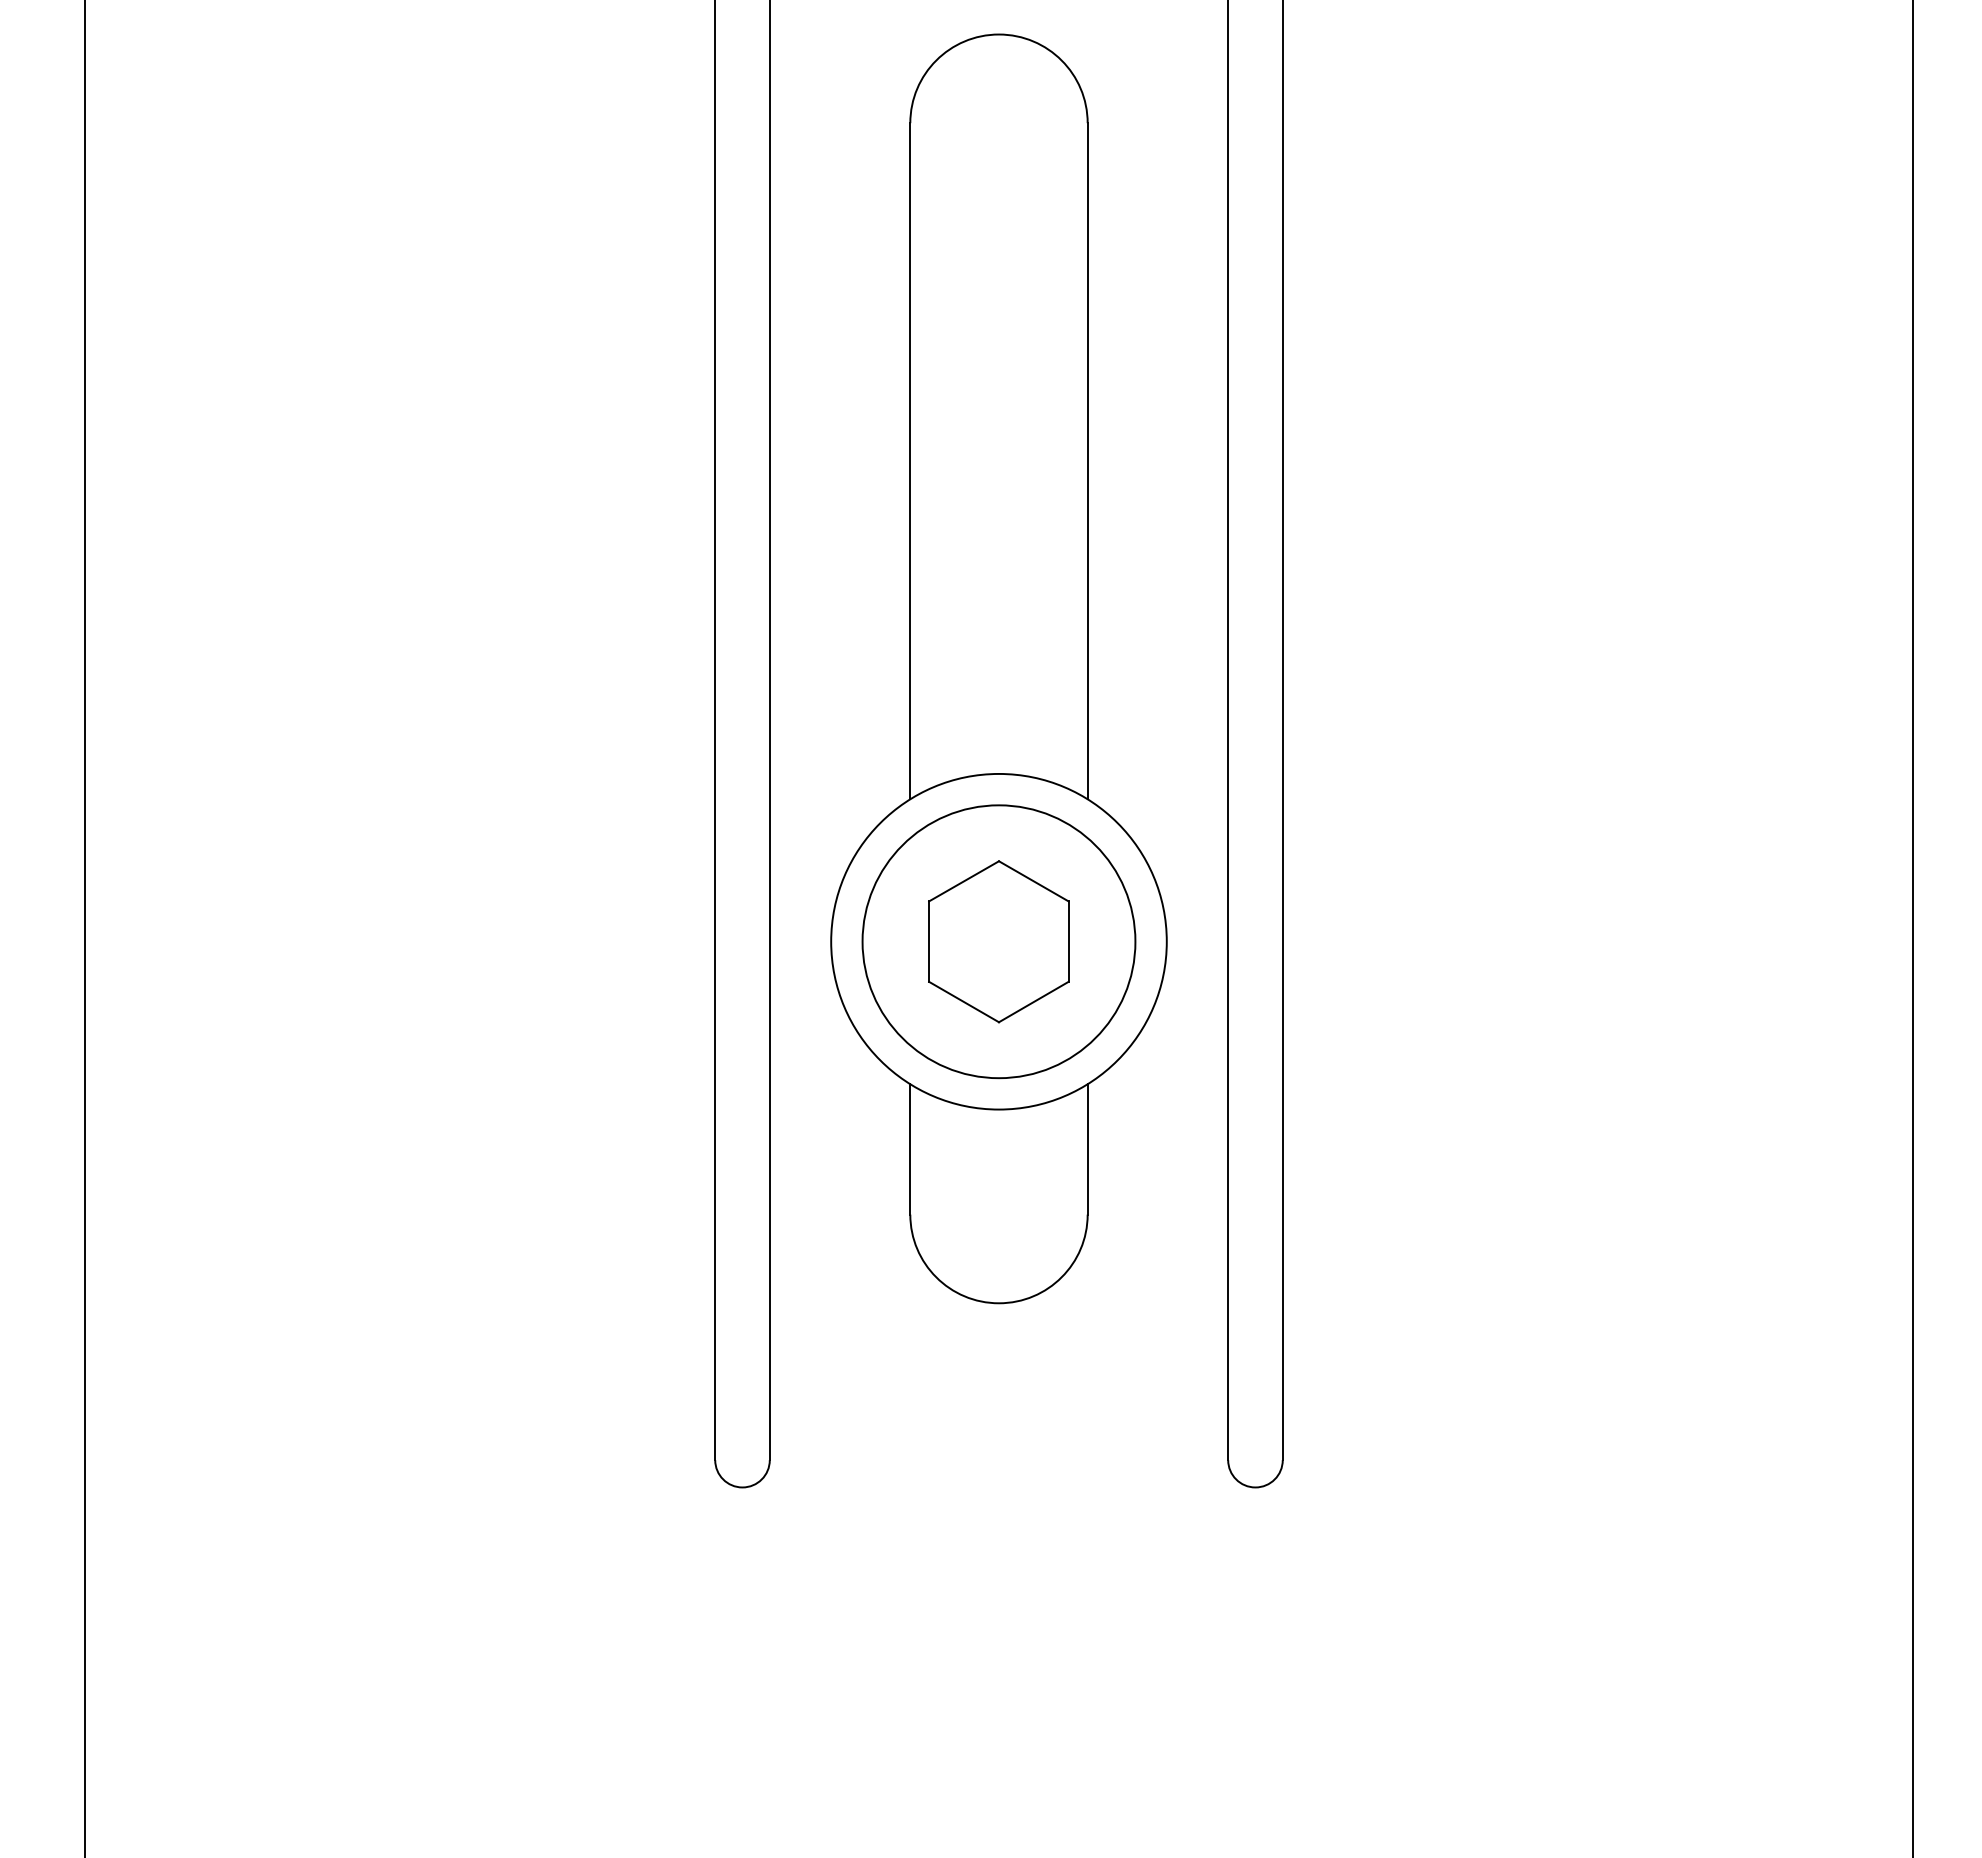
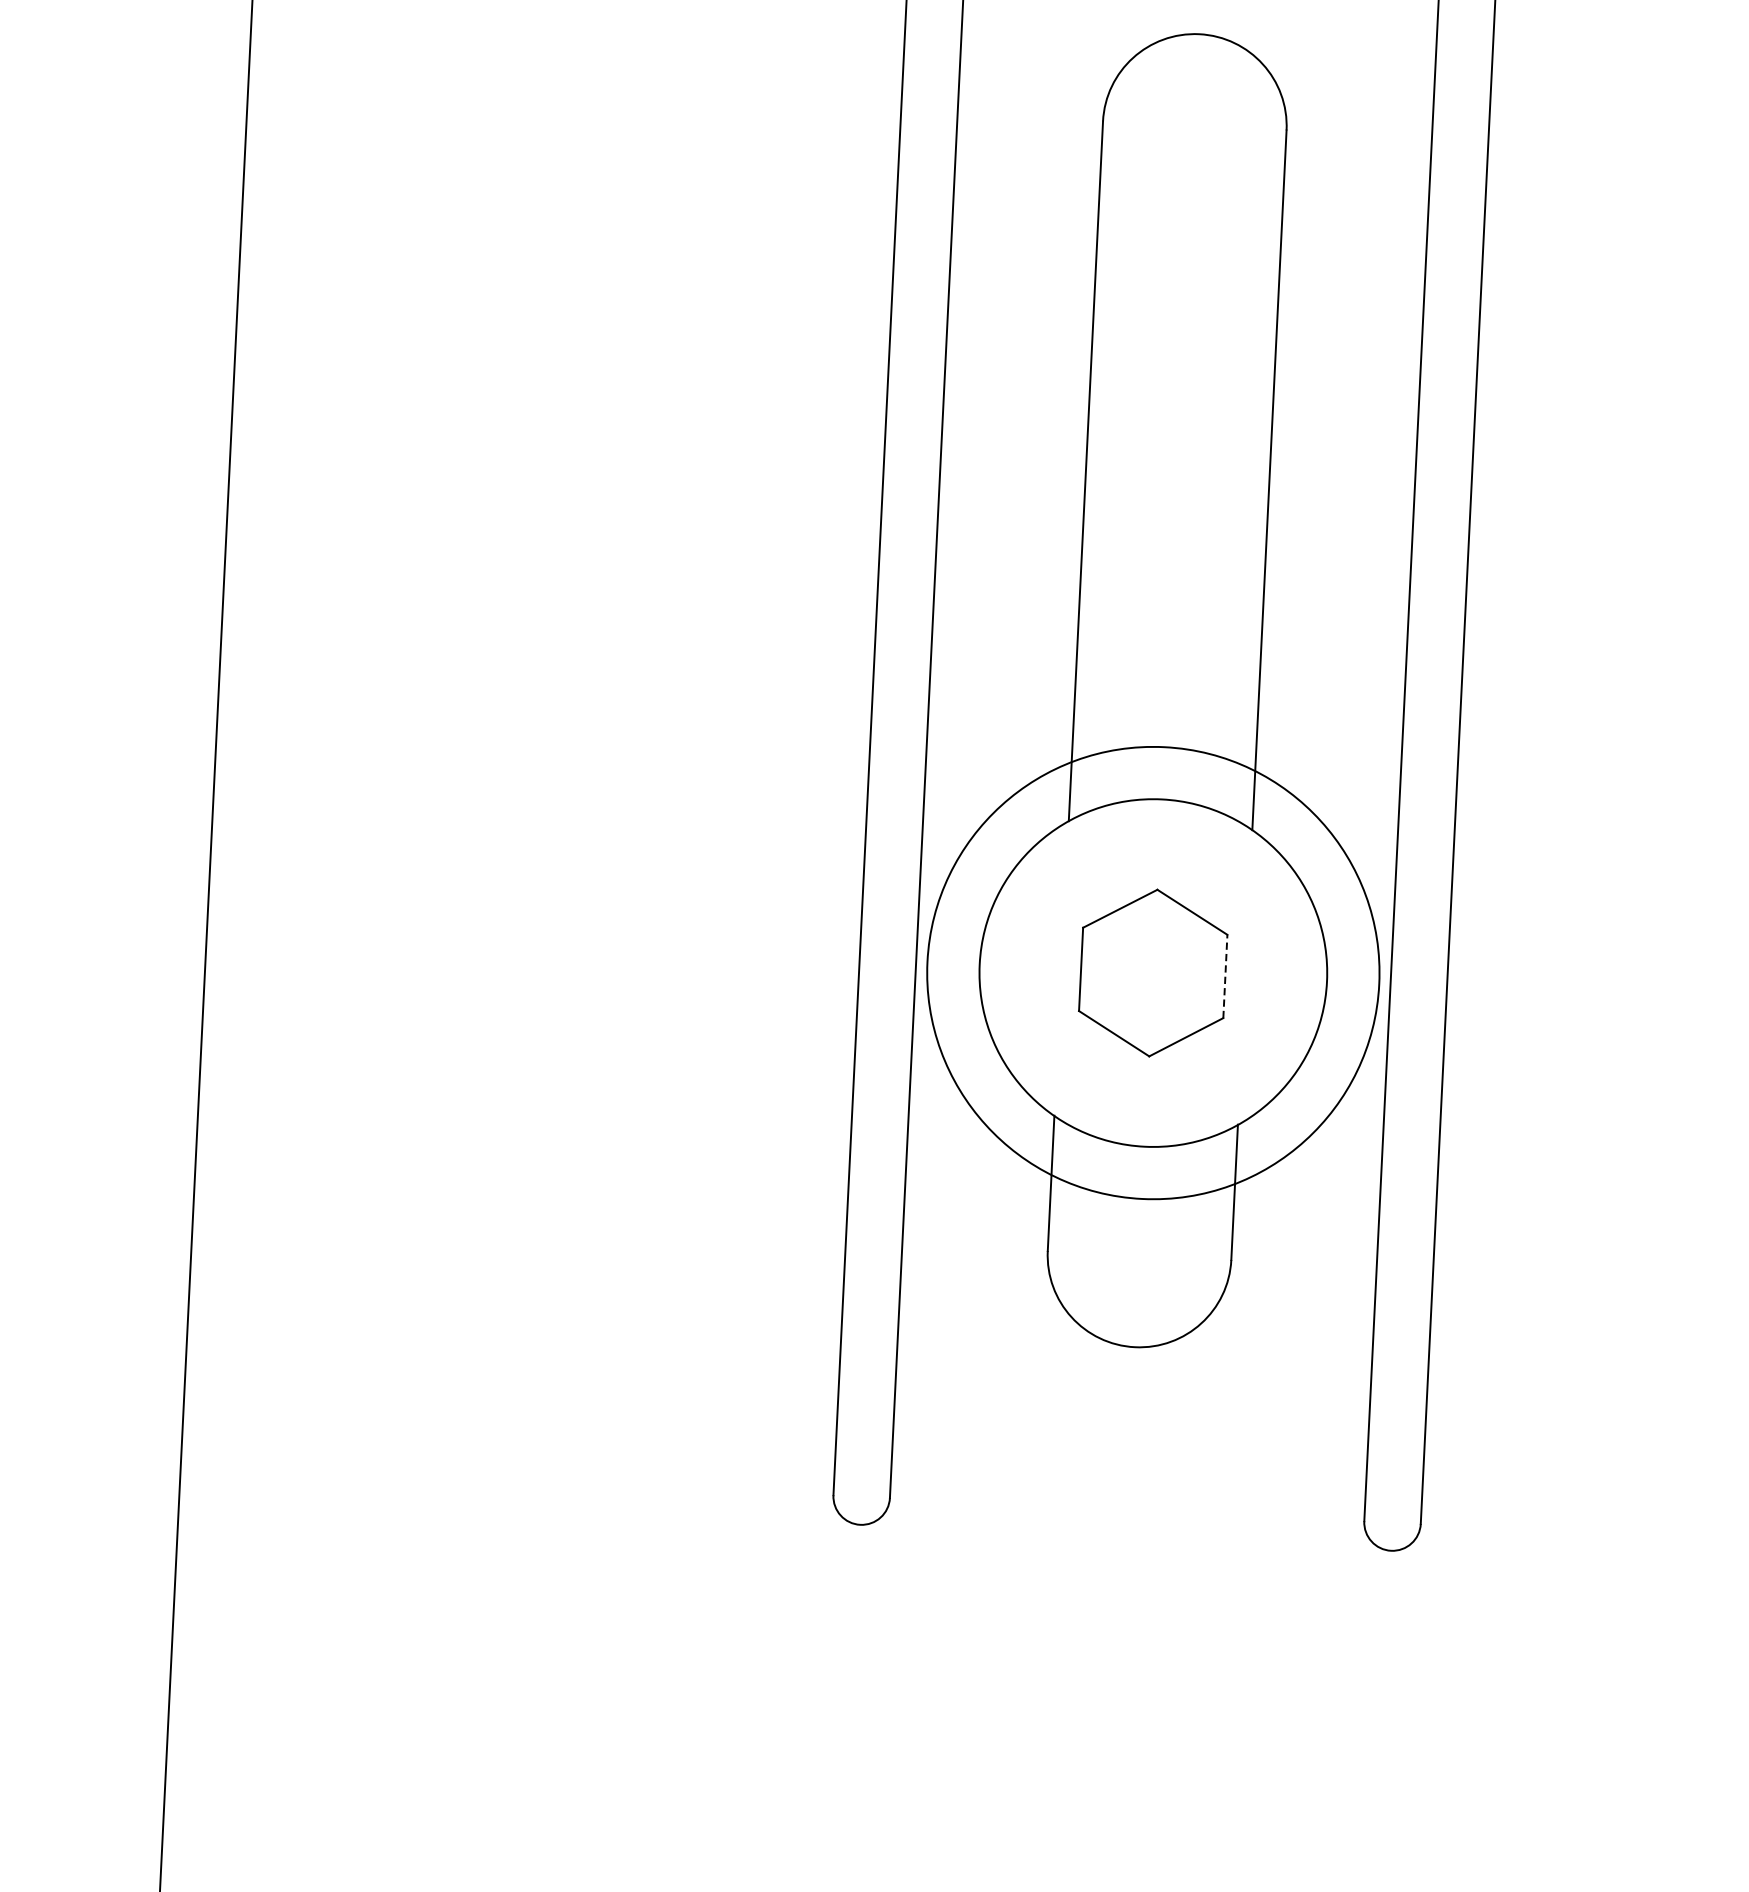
circle: (998, 941) -> (1152, 972), size x1.6
line: (1068, 941) -> (1225, 976), solid -> dashed

